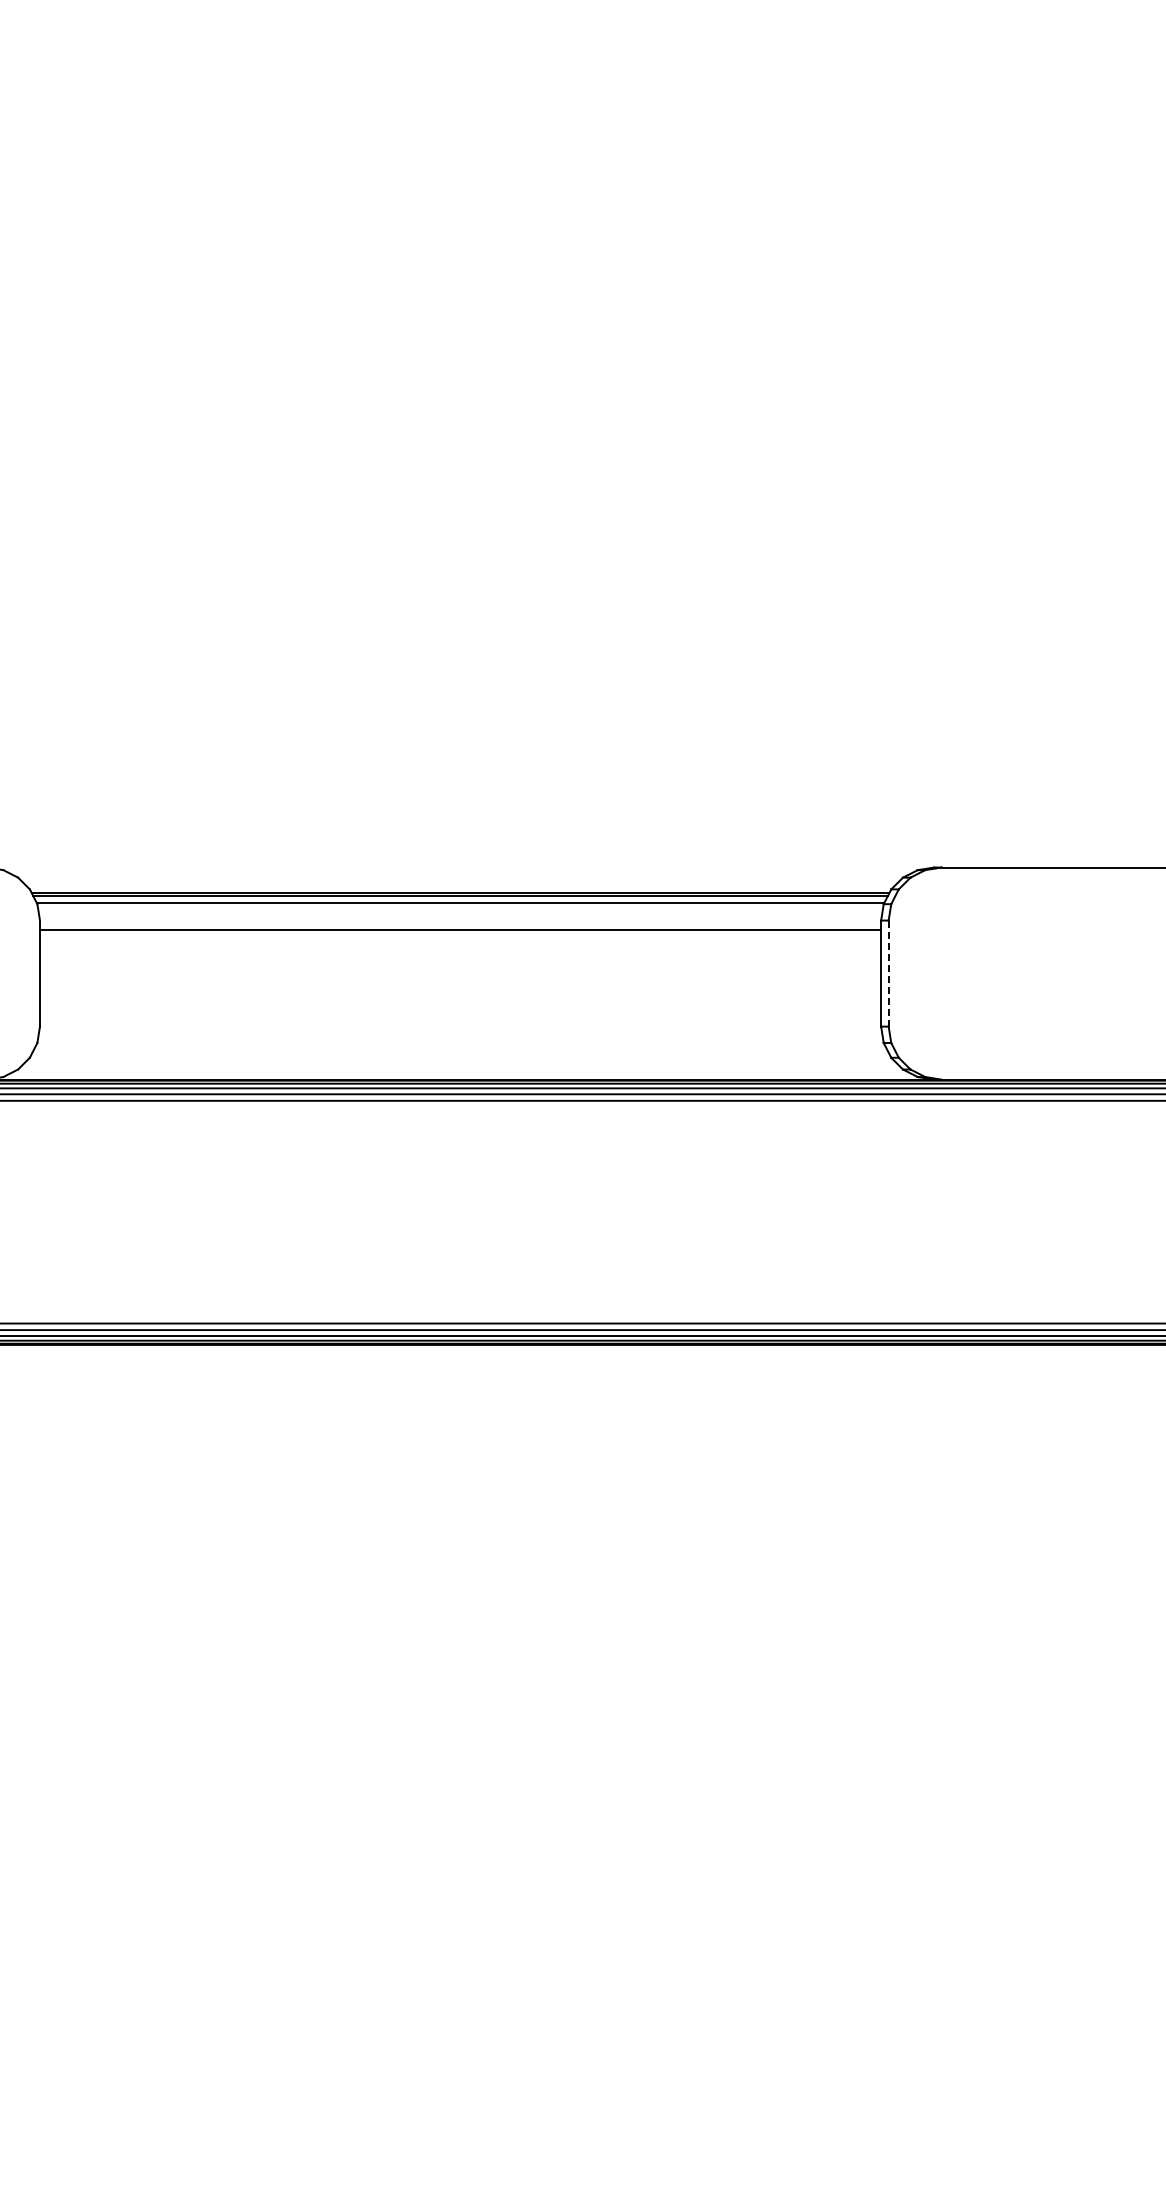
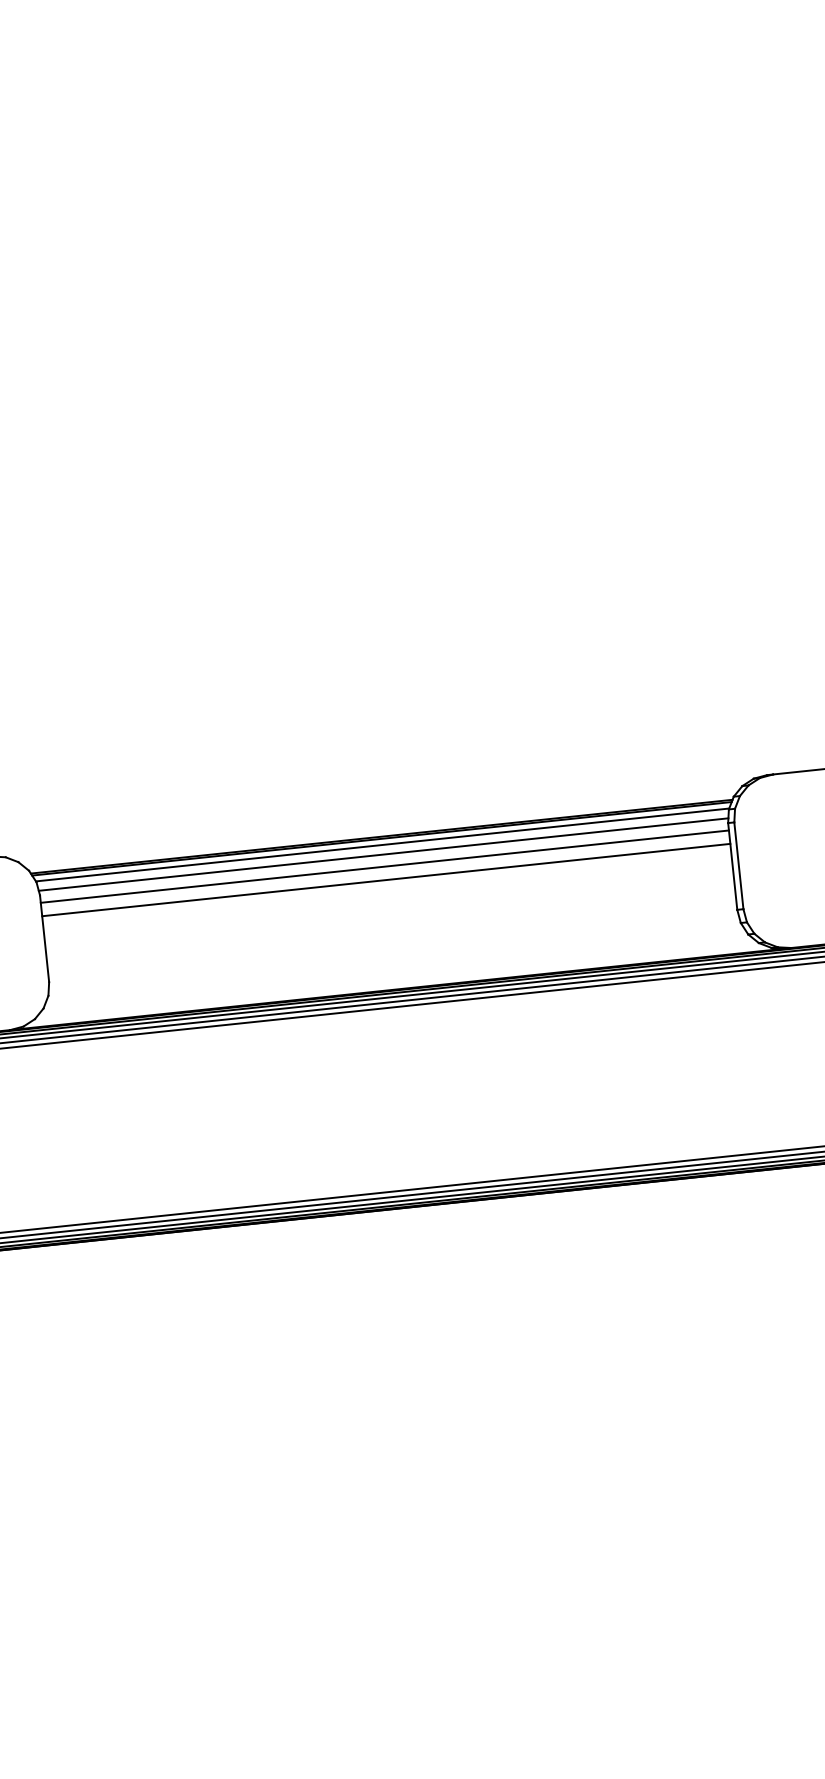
line: (460, 914) -> (383, 854), added
line: (460, 946) -> (386, 880), added
line: (888, 973) -> (738, 865), dashed -> solid

